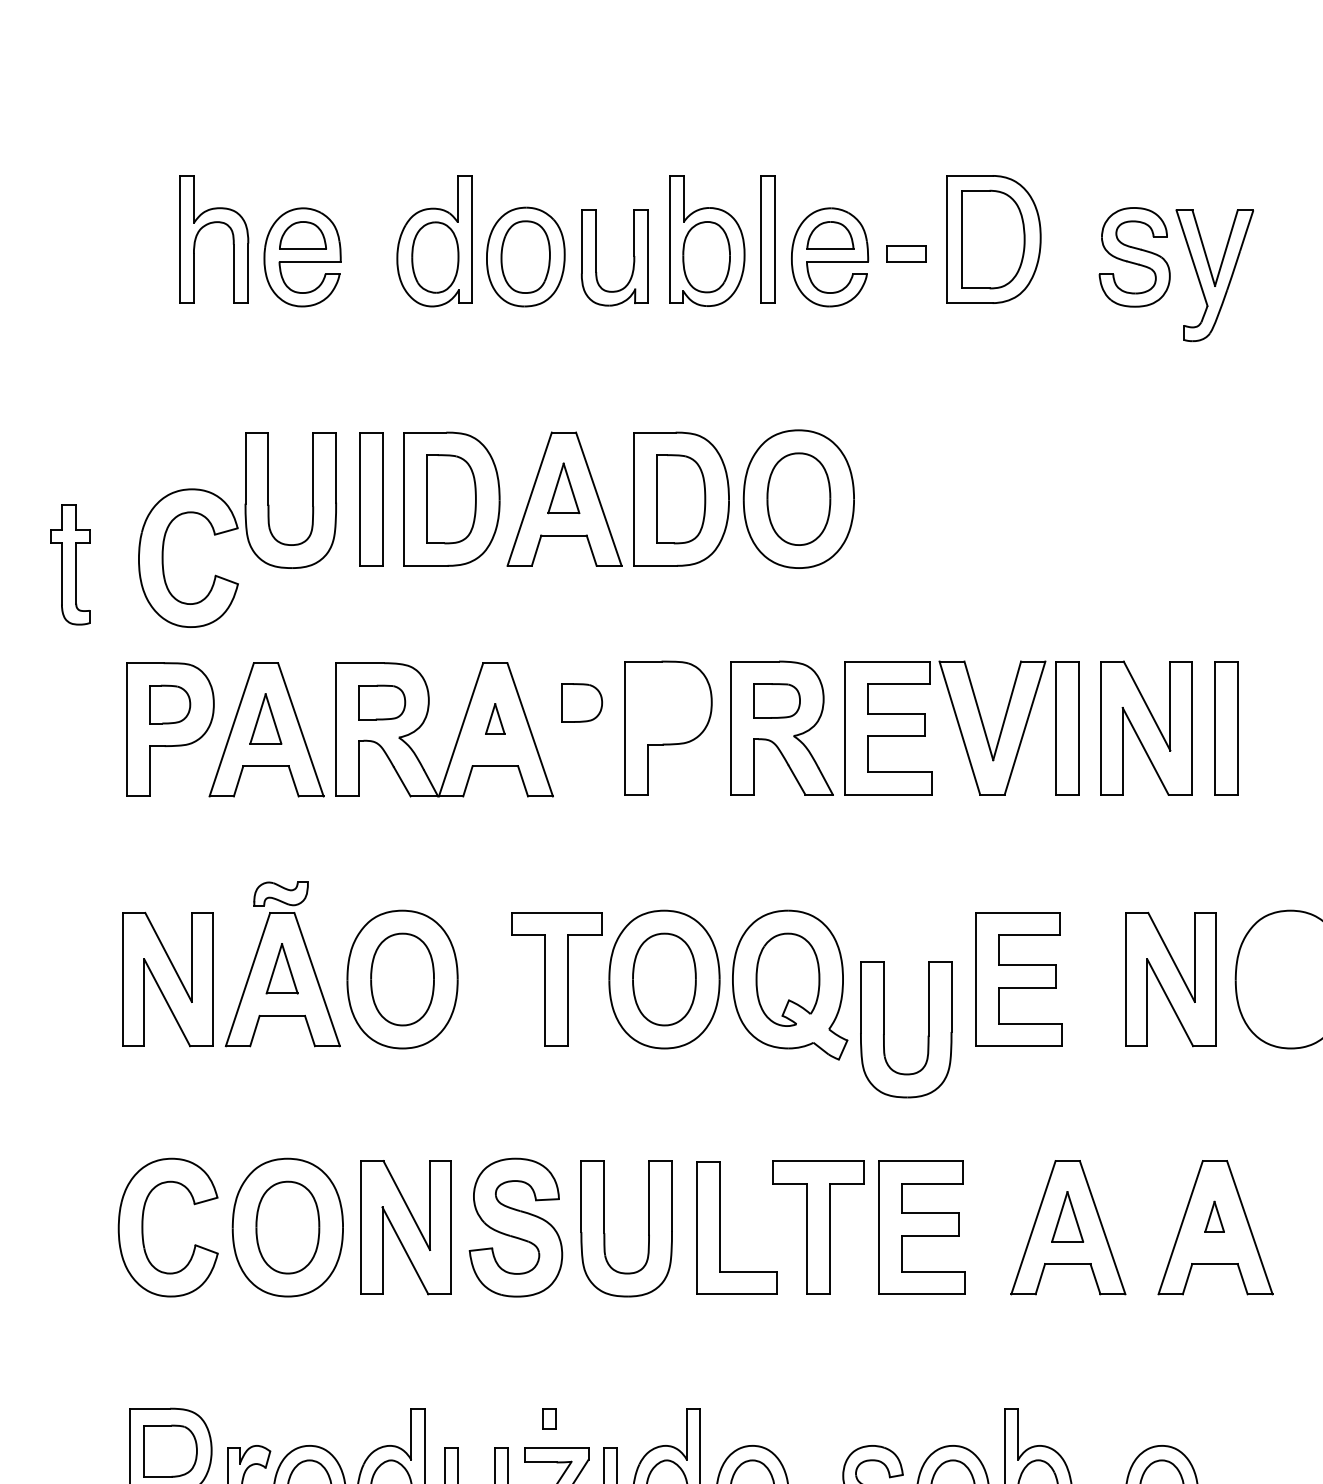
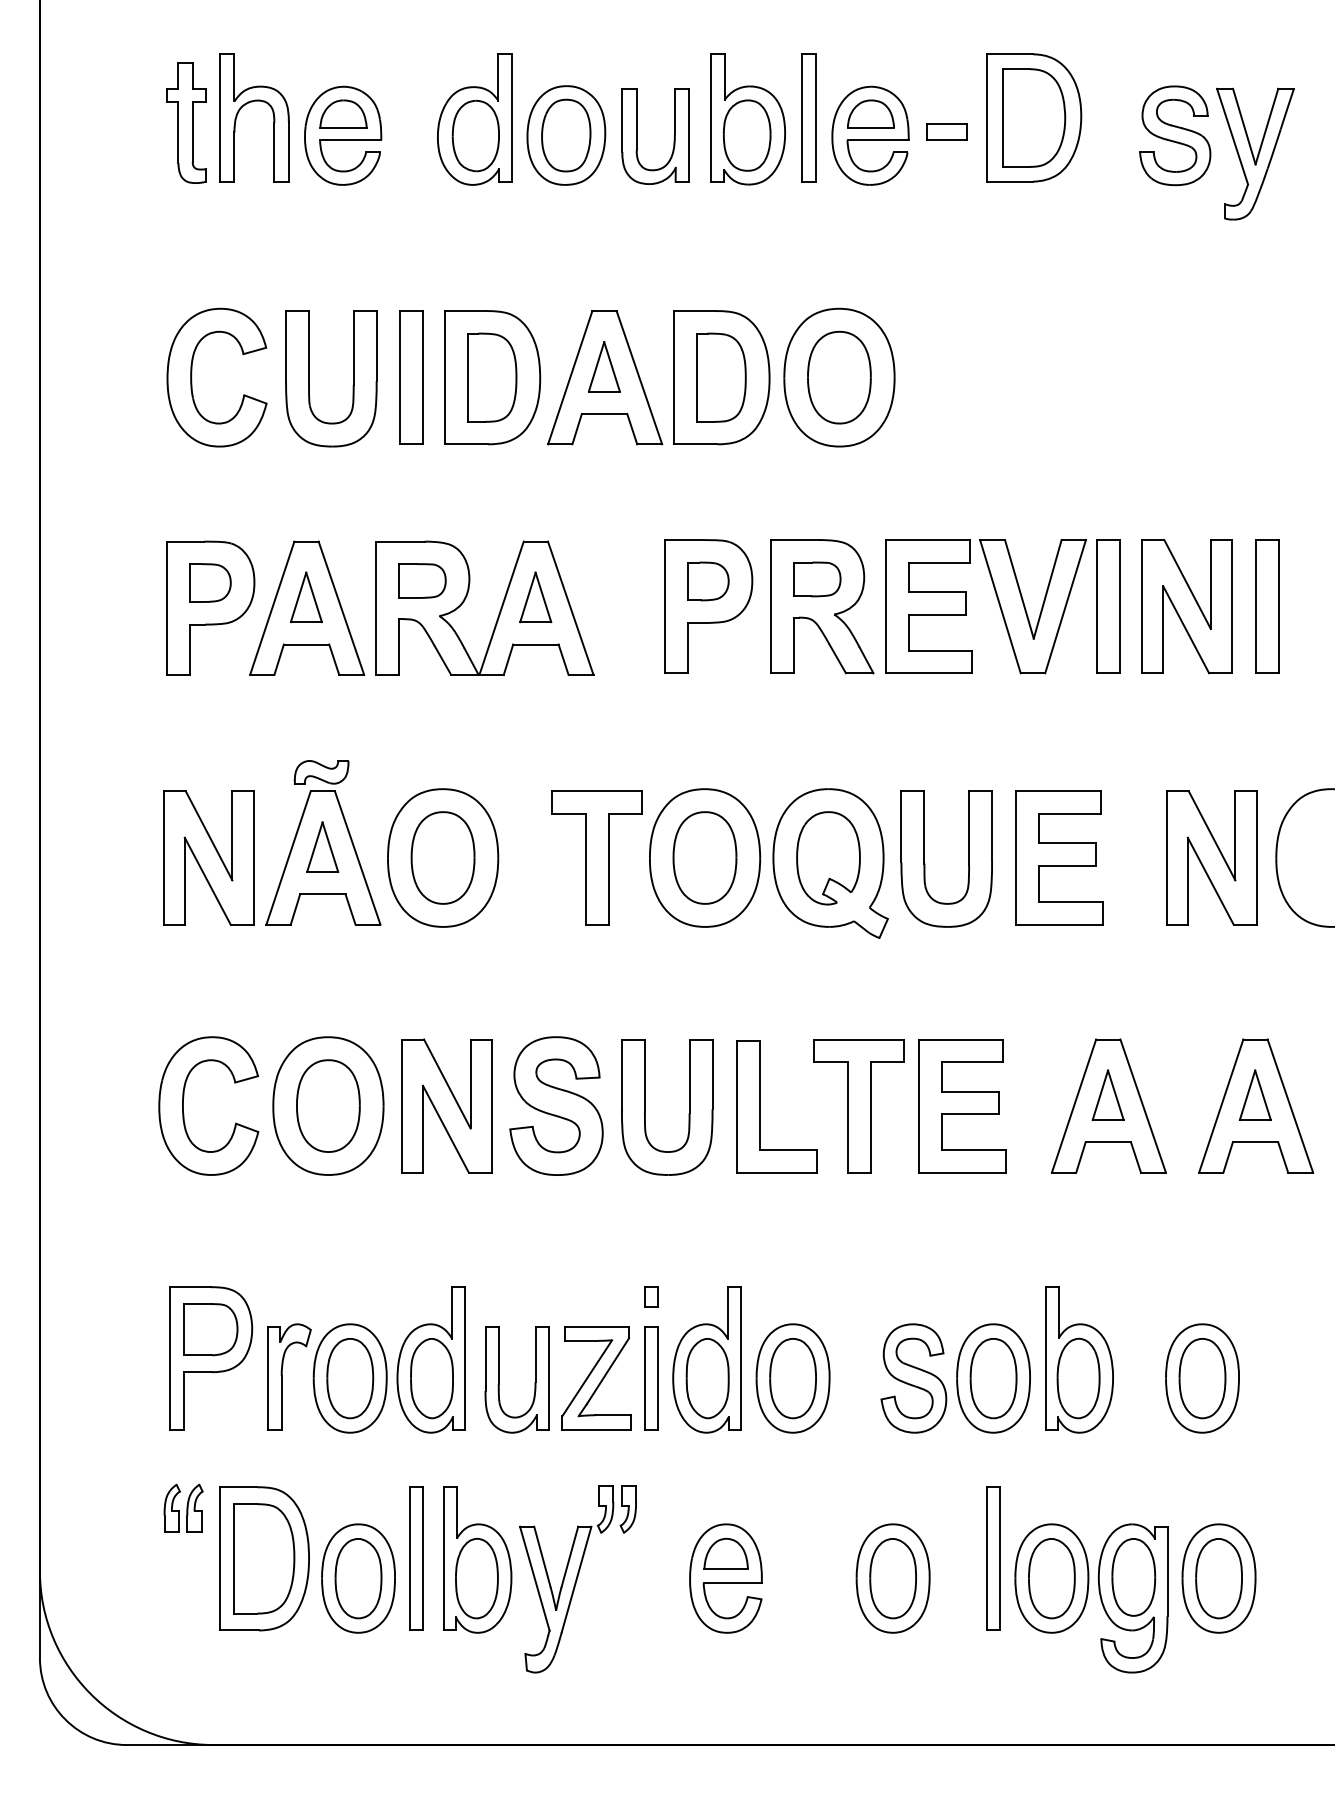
part: (163, 558) -> (192, 377), moved
part: (69, 564) -> (186, 122), moved
part: (581, 703) -> (708, 581), moved
part: (494, 719) -> (535, 597), size x1.67
part: (884, 1034) -> (925, 863), moved
part: (1213, 1216) -> (1254, 1094), size x1.67
part: (549, 1418) -> (651, 1296), moved

